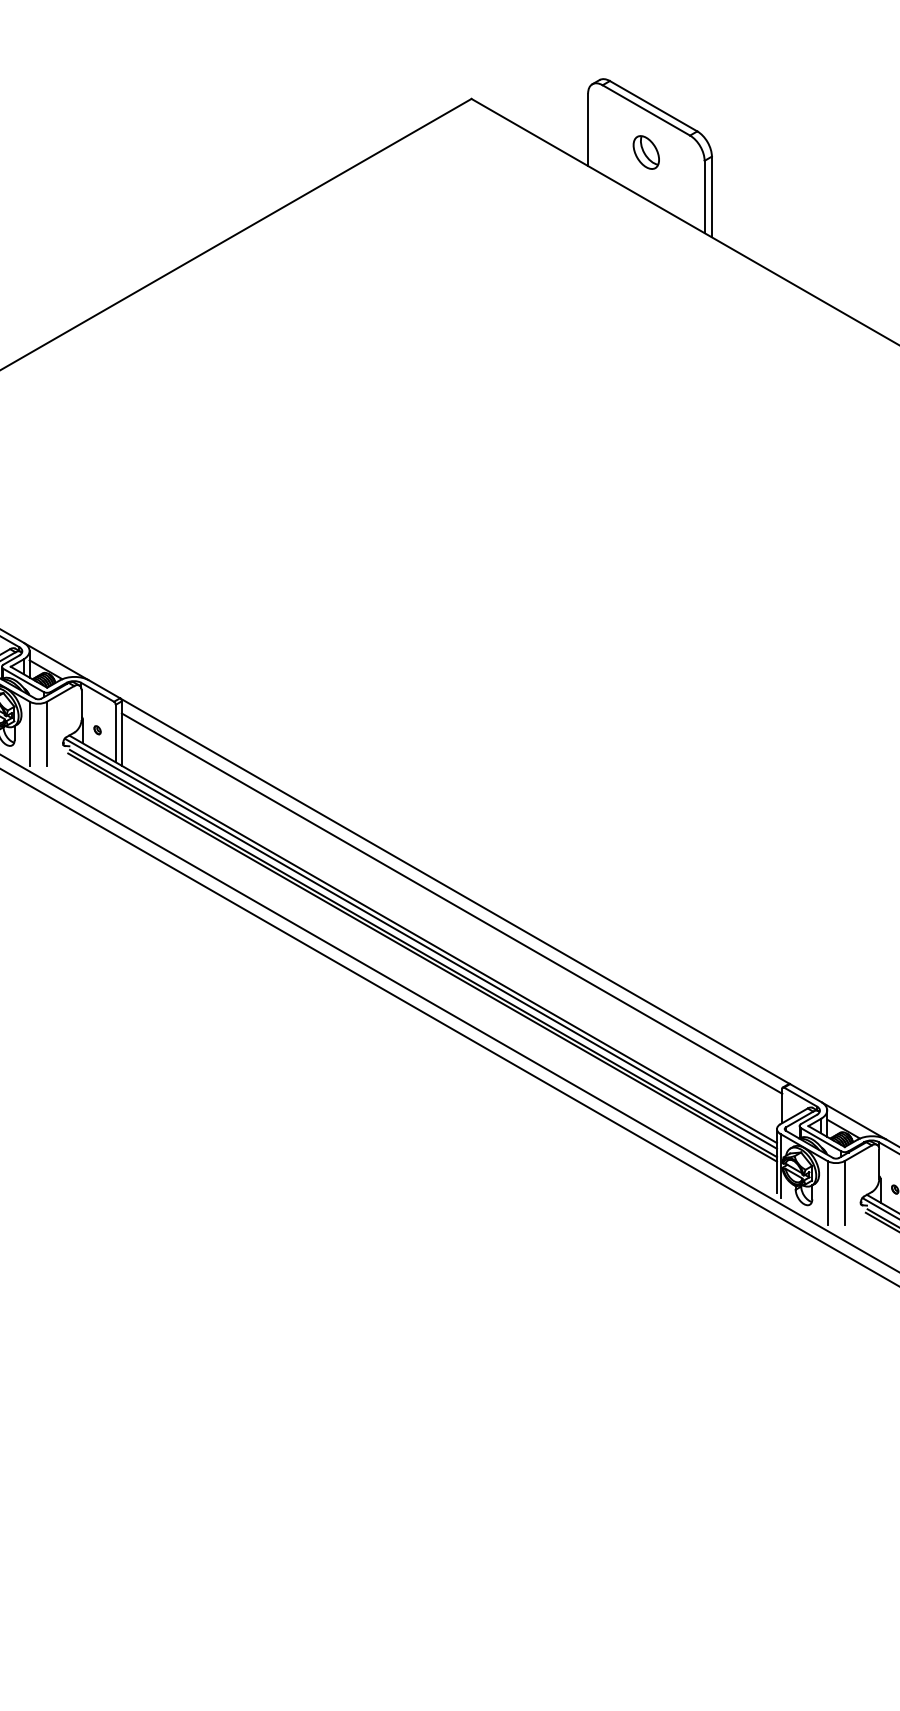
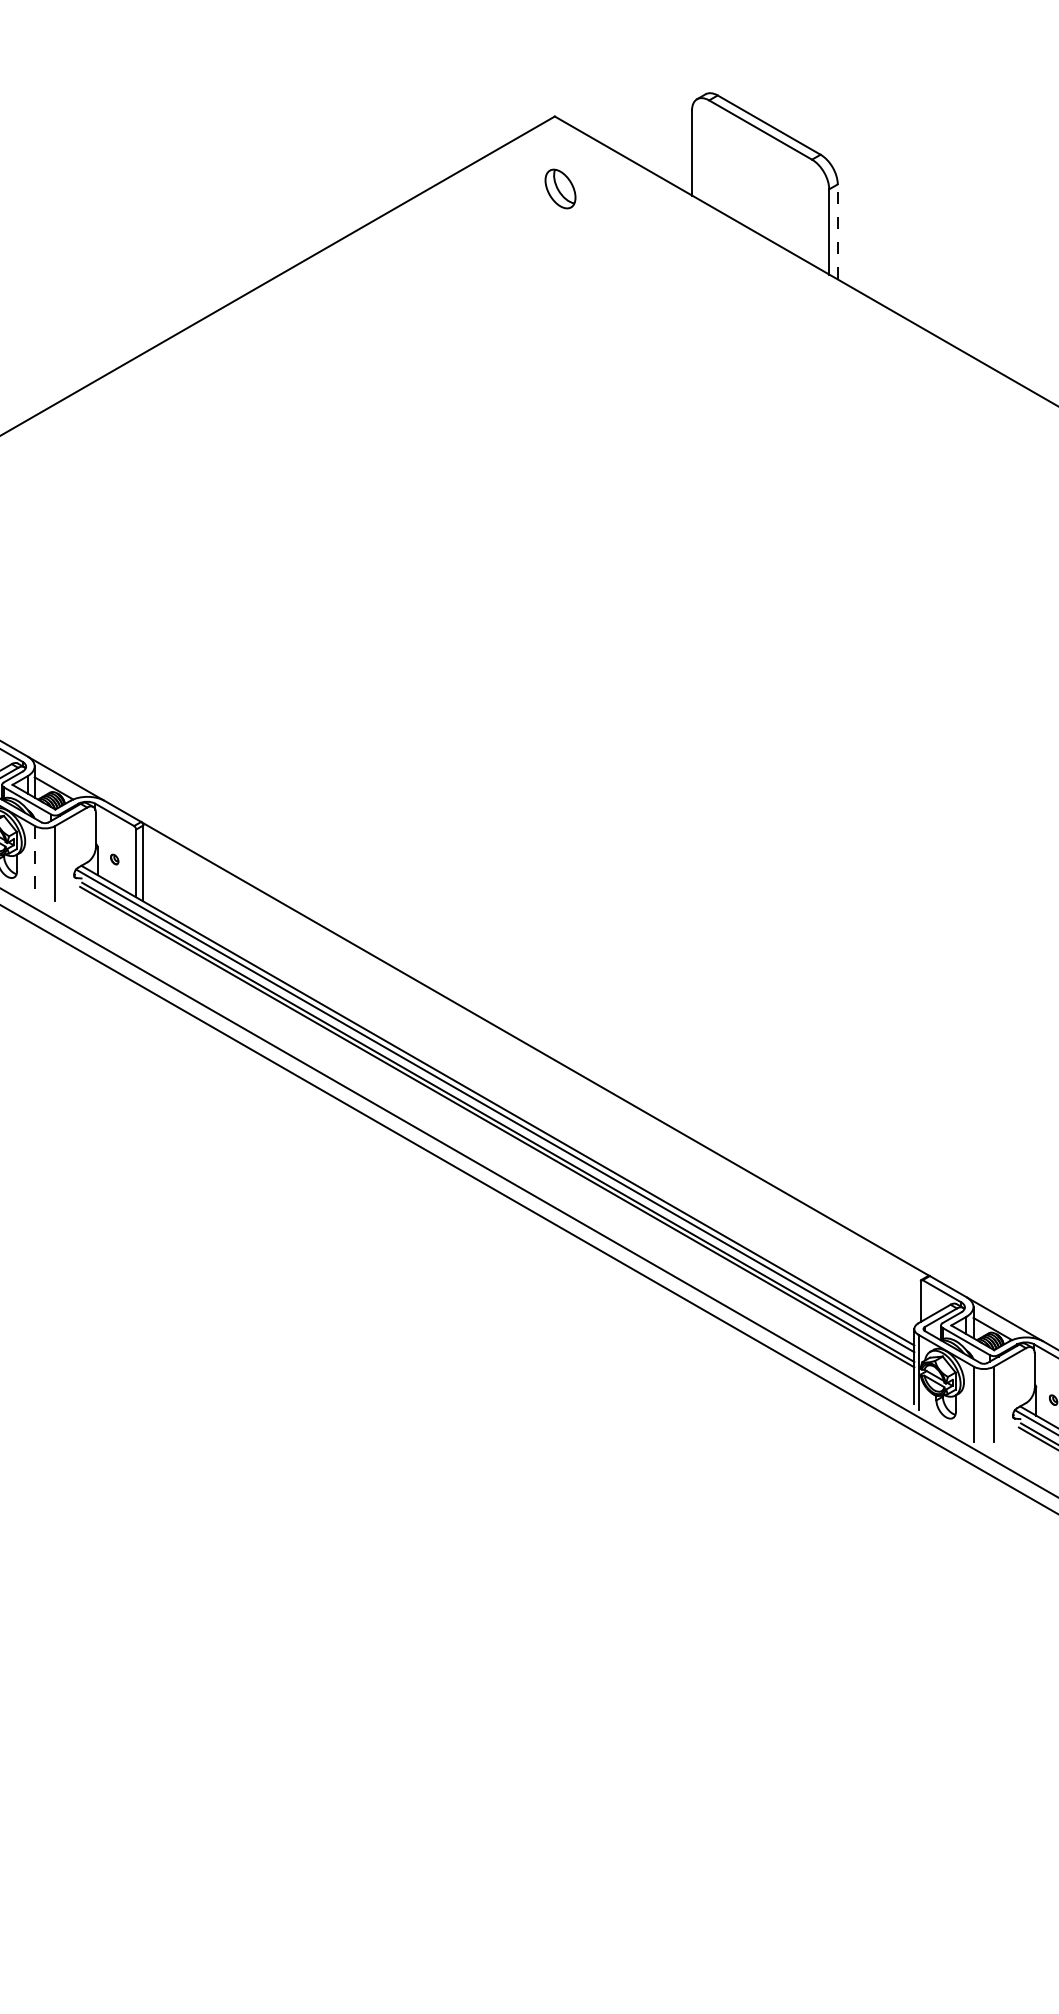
part: (645, 152) -> (559, 188), moved
line: (711, 196) -> (837, 231), solid -> dashed
line: (29, 733) -> (34, 863), solid -> dashed
line: (451, 903) -> (531, 1063), removed

